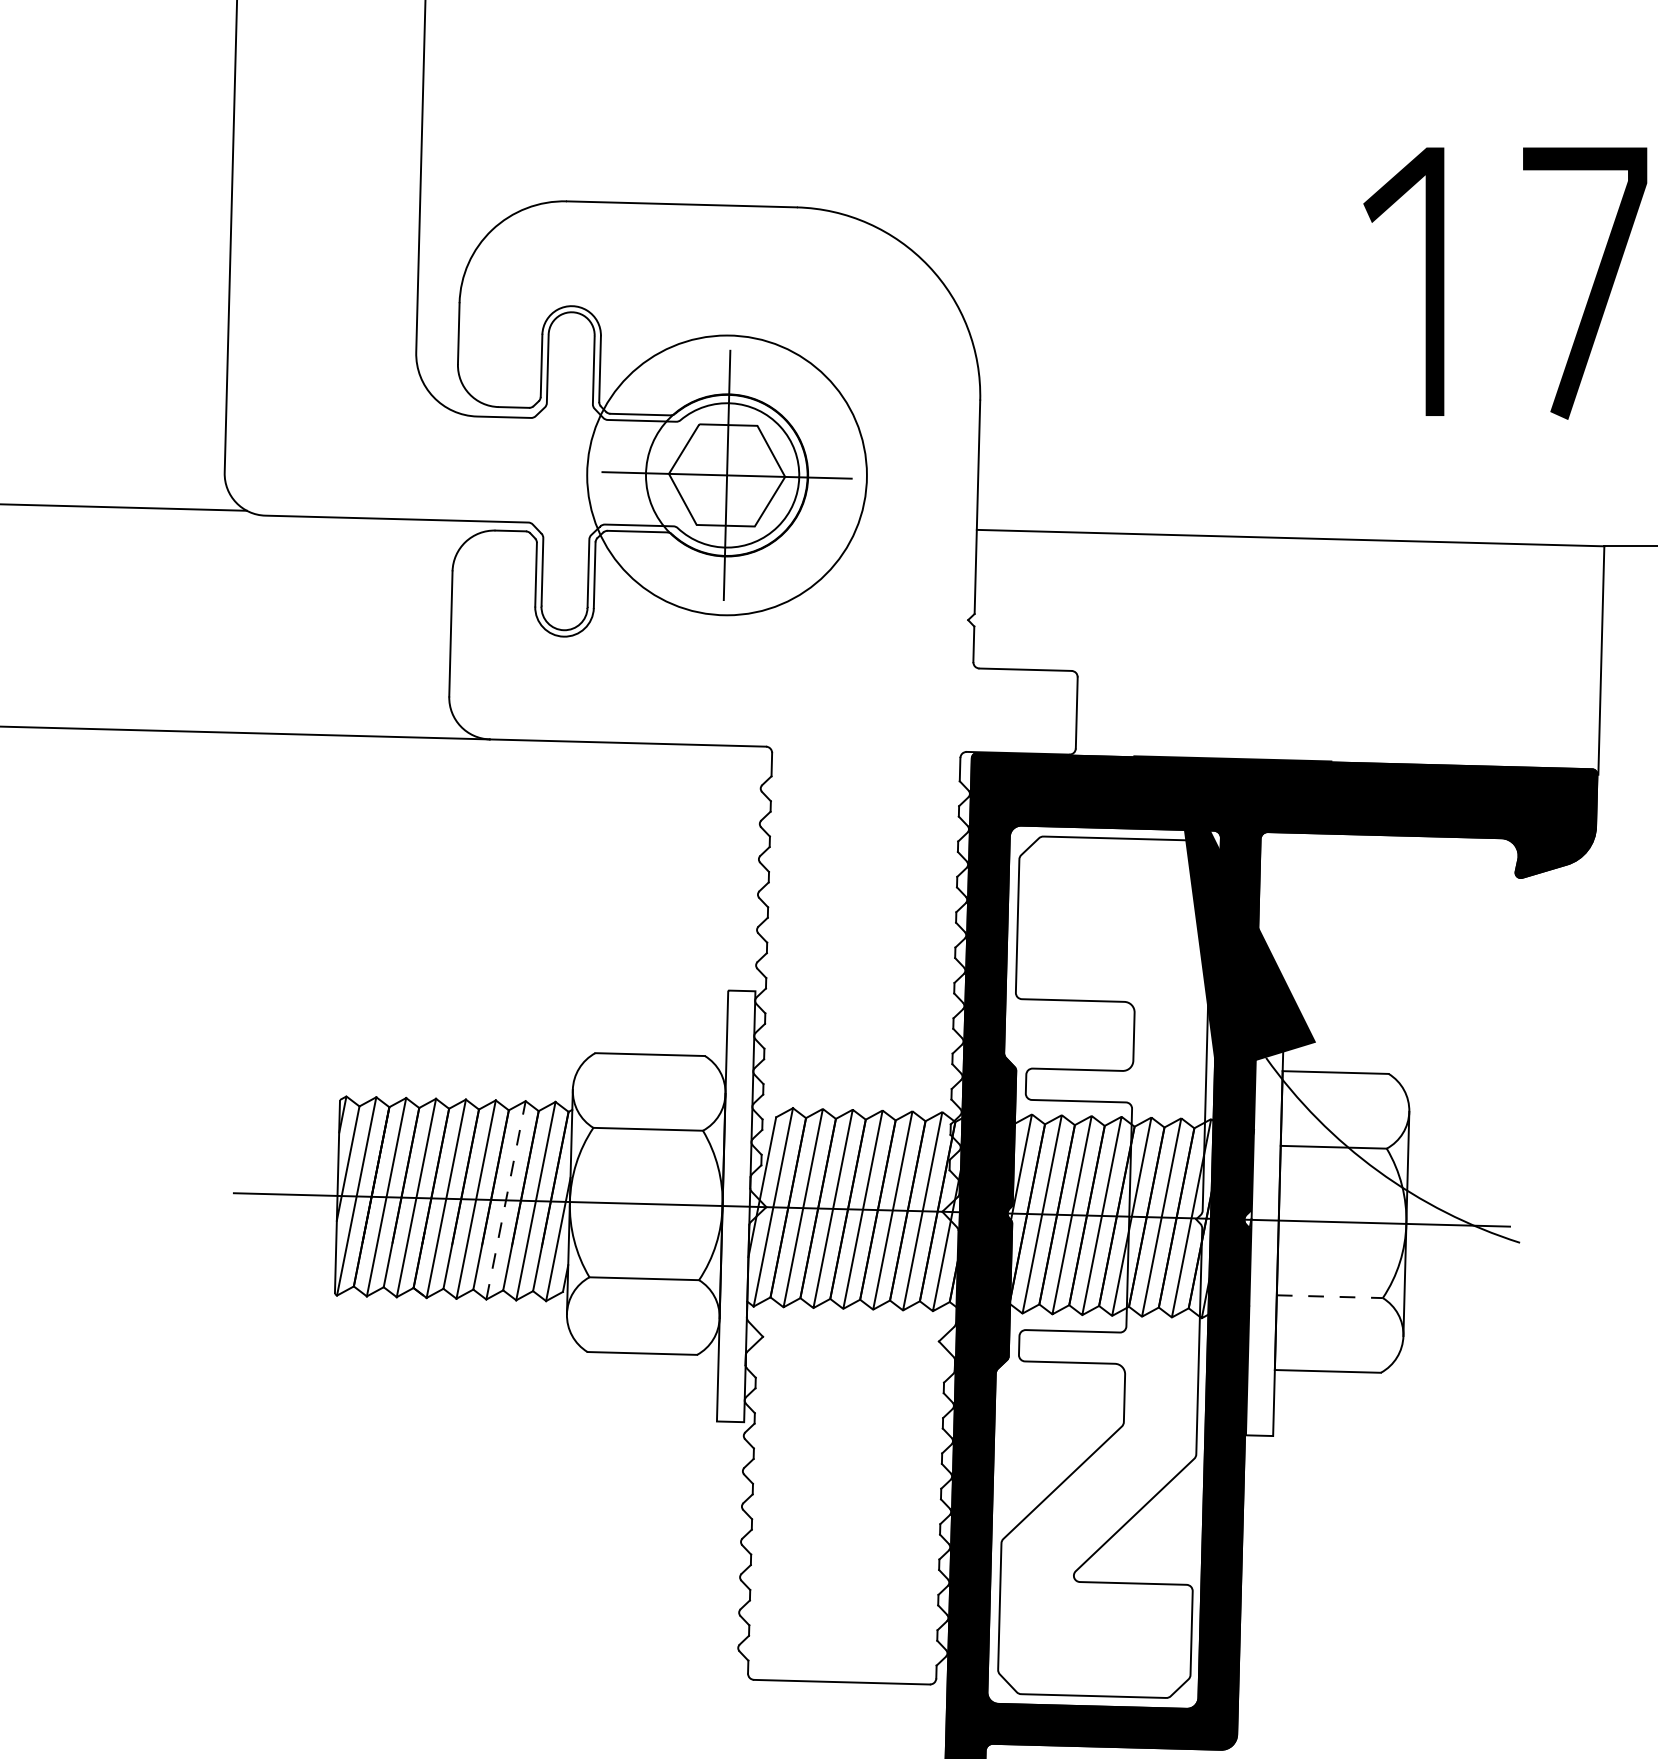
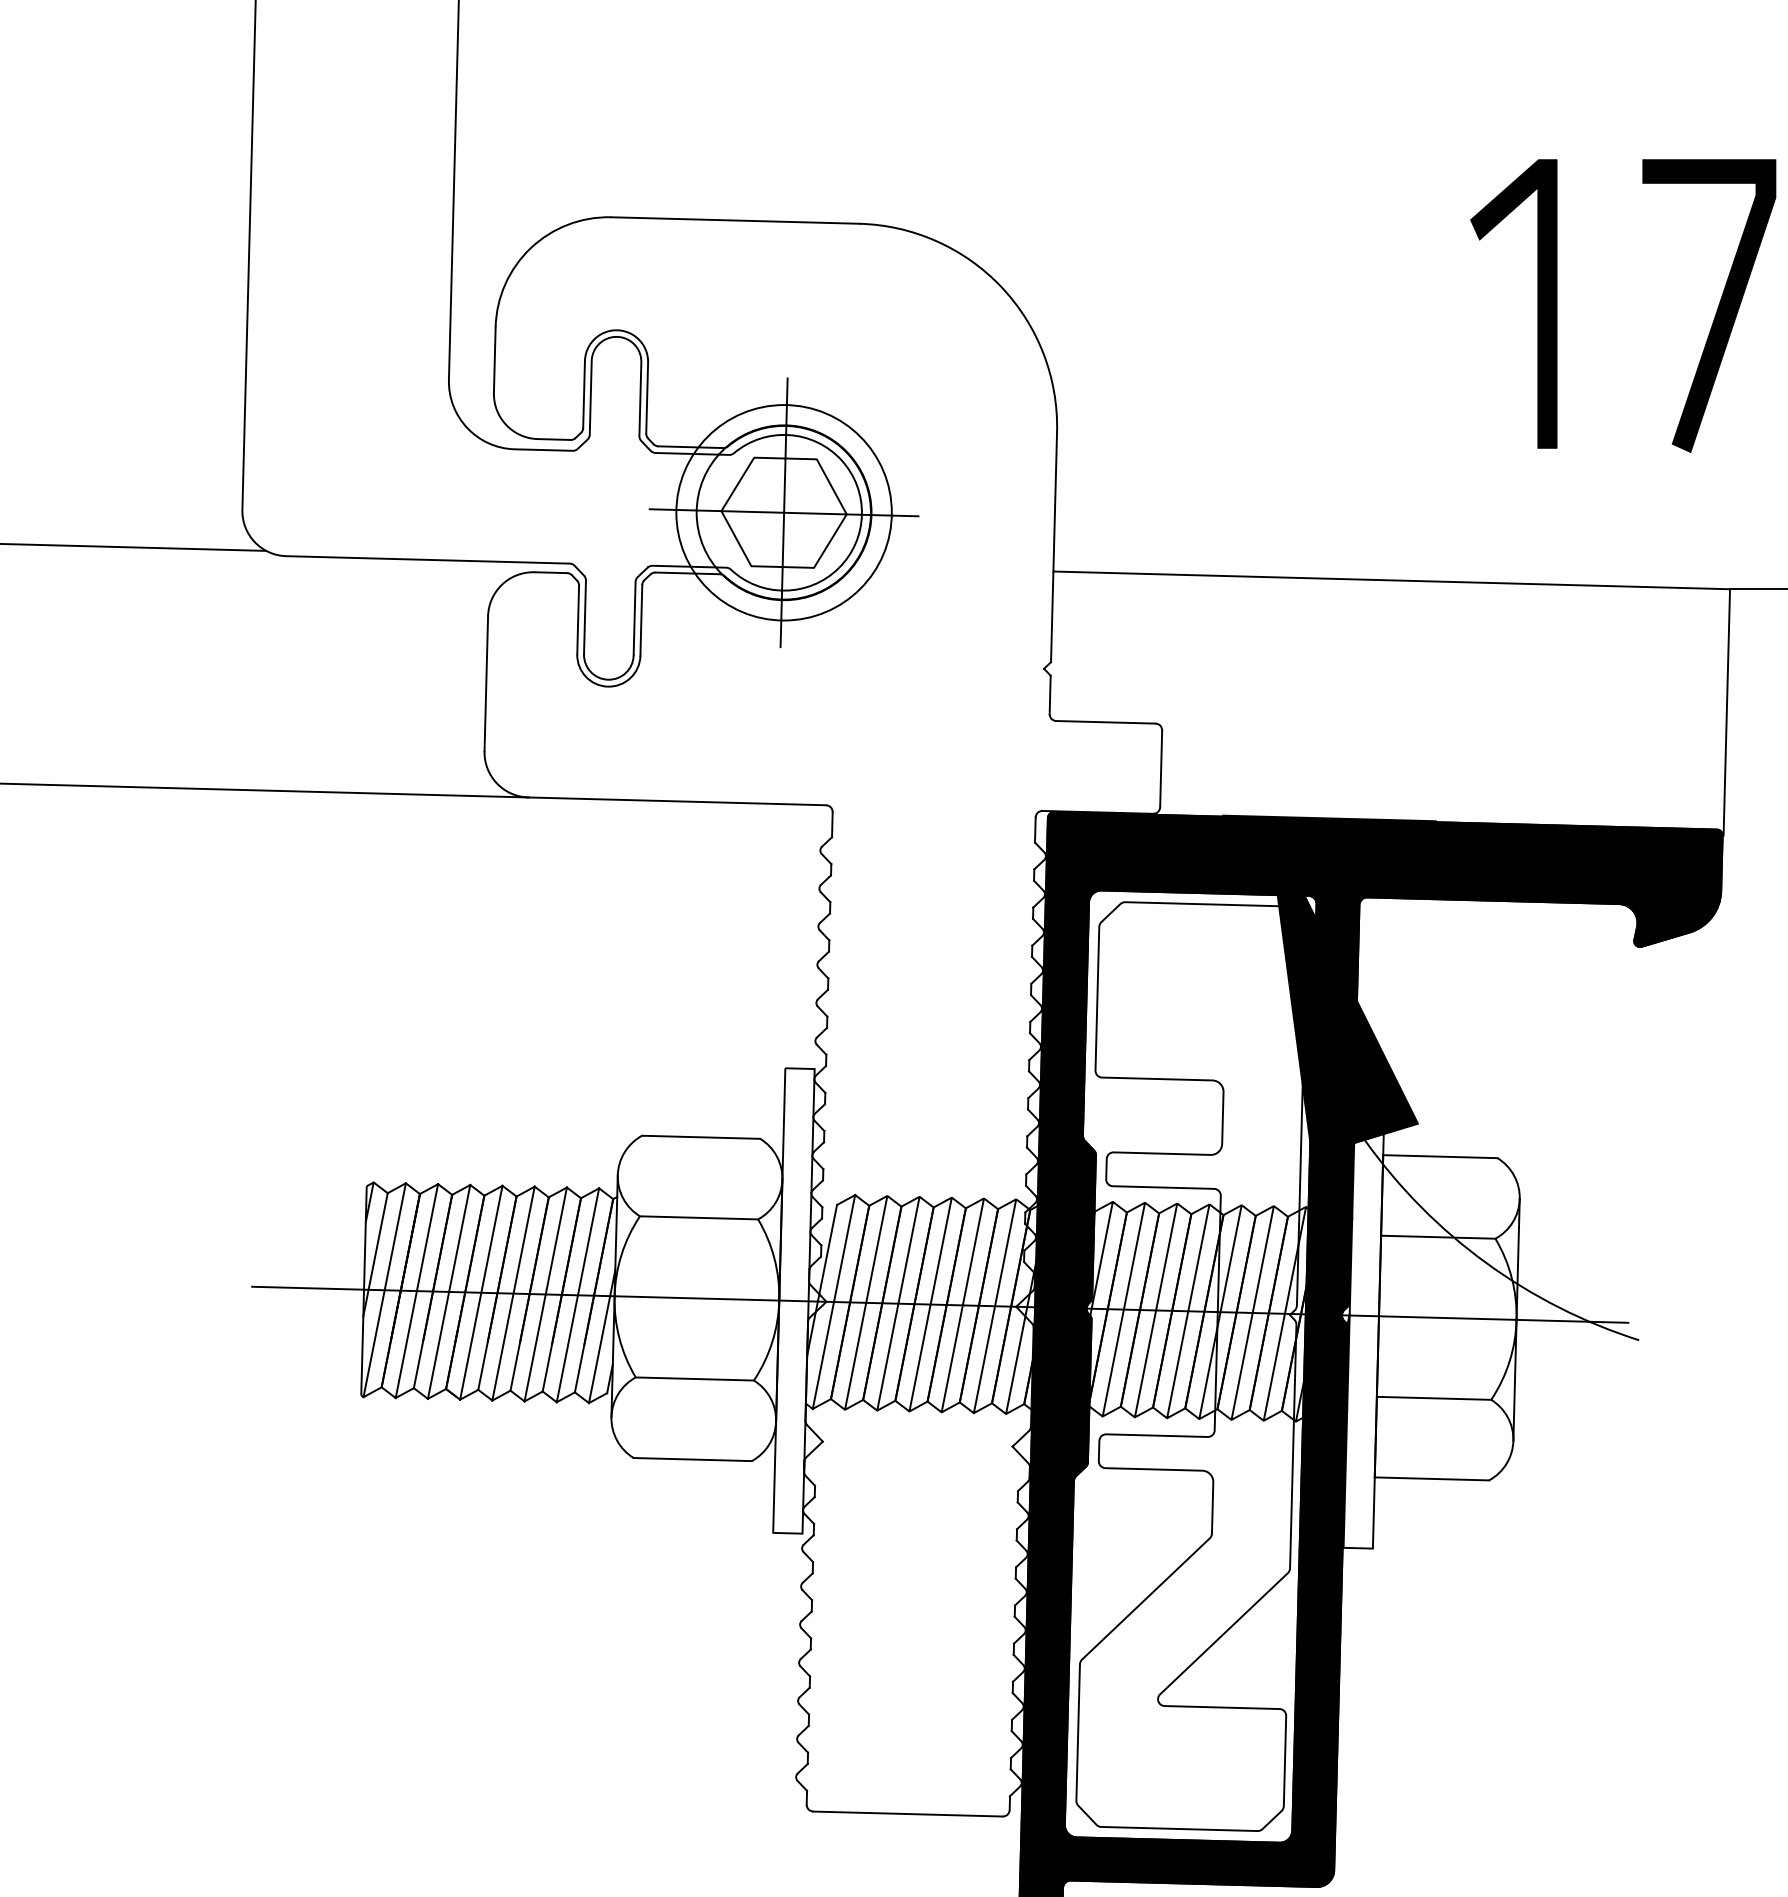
circle: (726, 475) -> (783, 512), size x0.71
line: (505, 1199) -> (545, 1293), dashed -> solid
line: (1330, 1296) -> (1434, 1398), dashed -> solid

